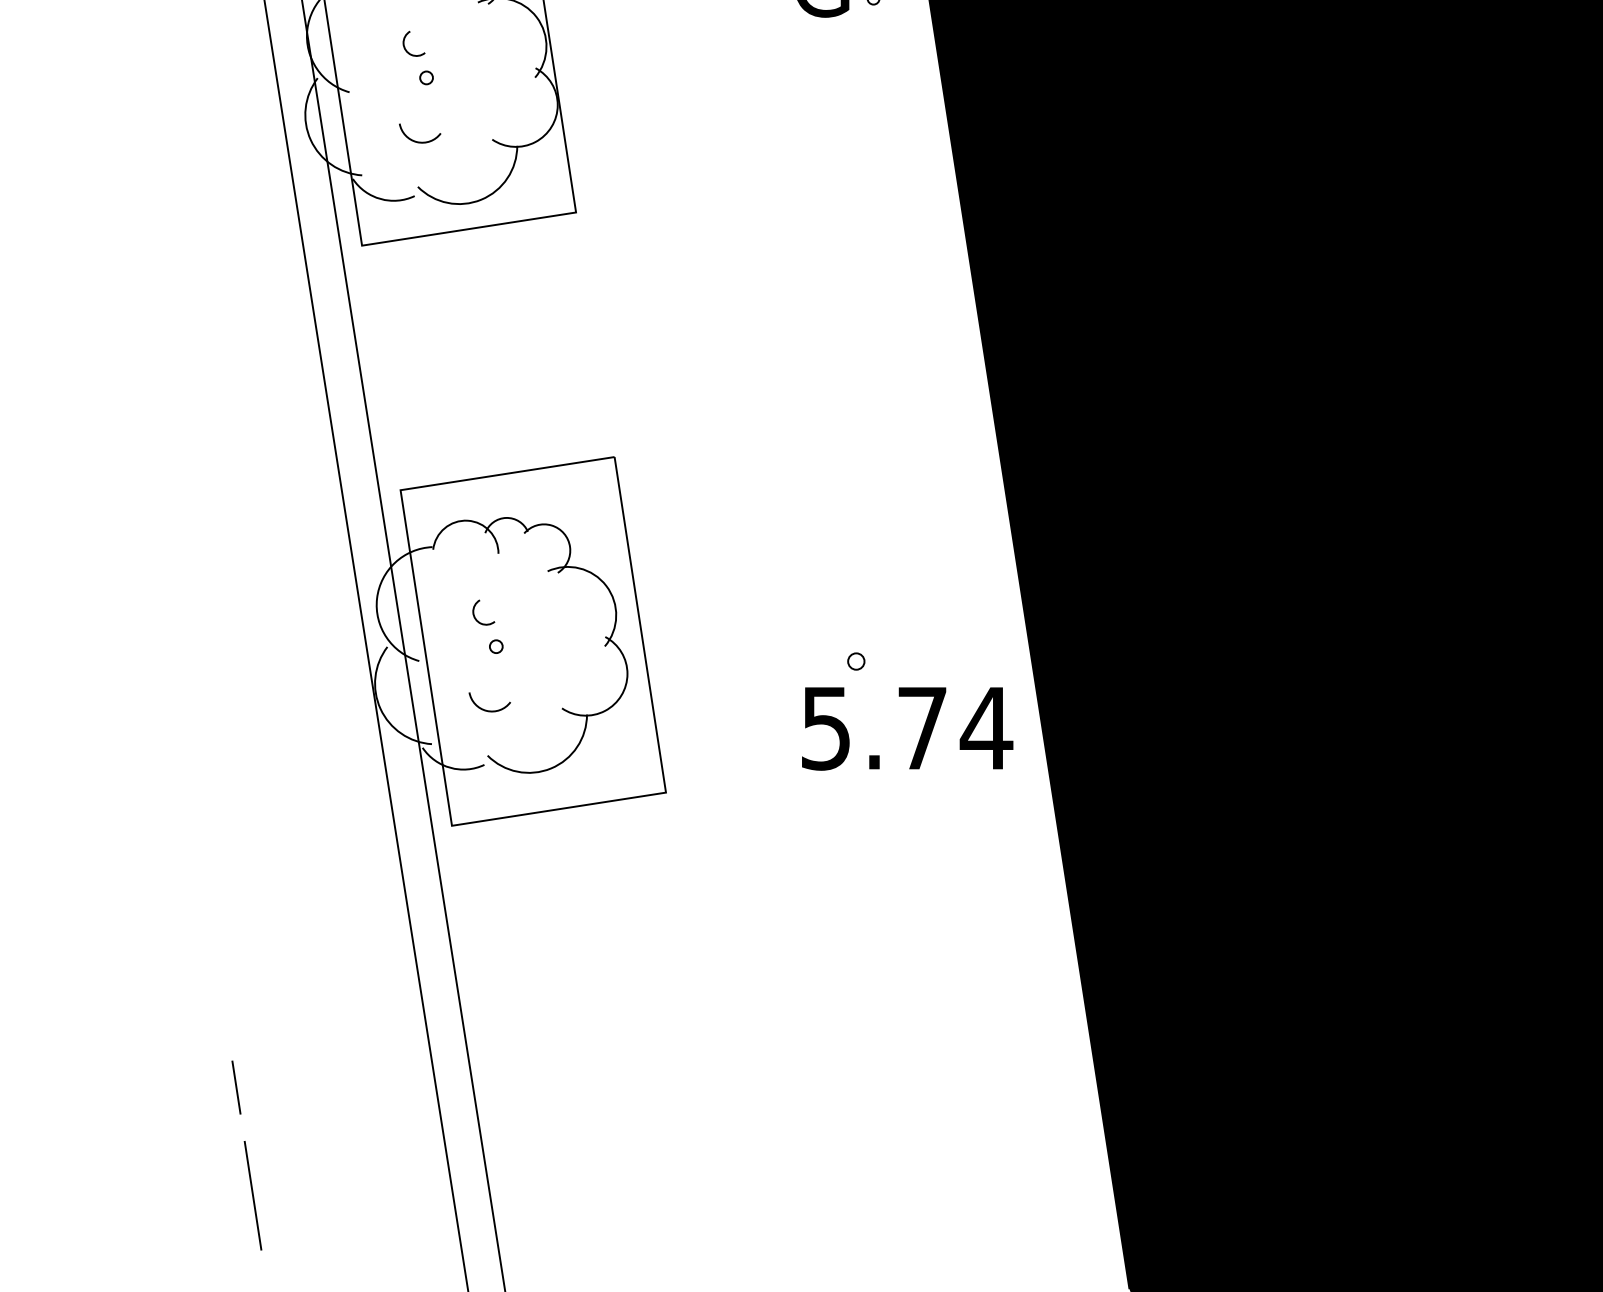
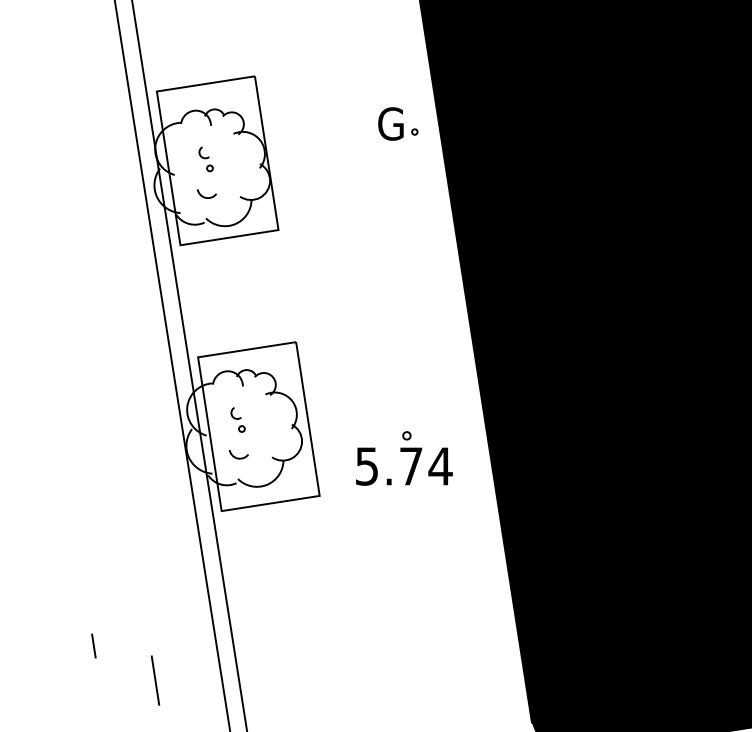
text: (907, 728) -> (404, 466), moved
line: (235, 1086) -> (93, 645), moved
line: (253, 1195) -> (155, 680), moved

